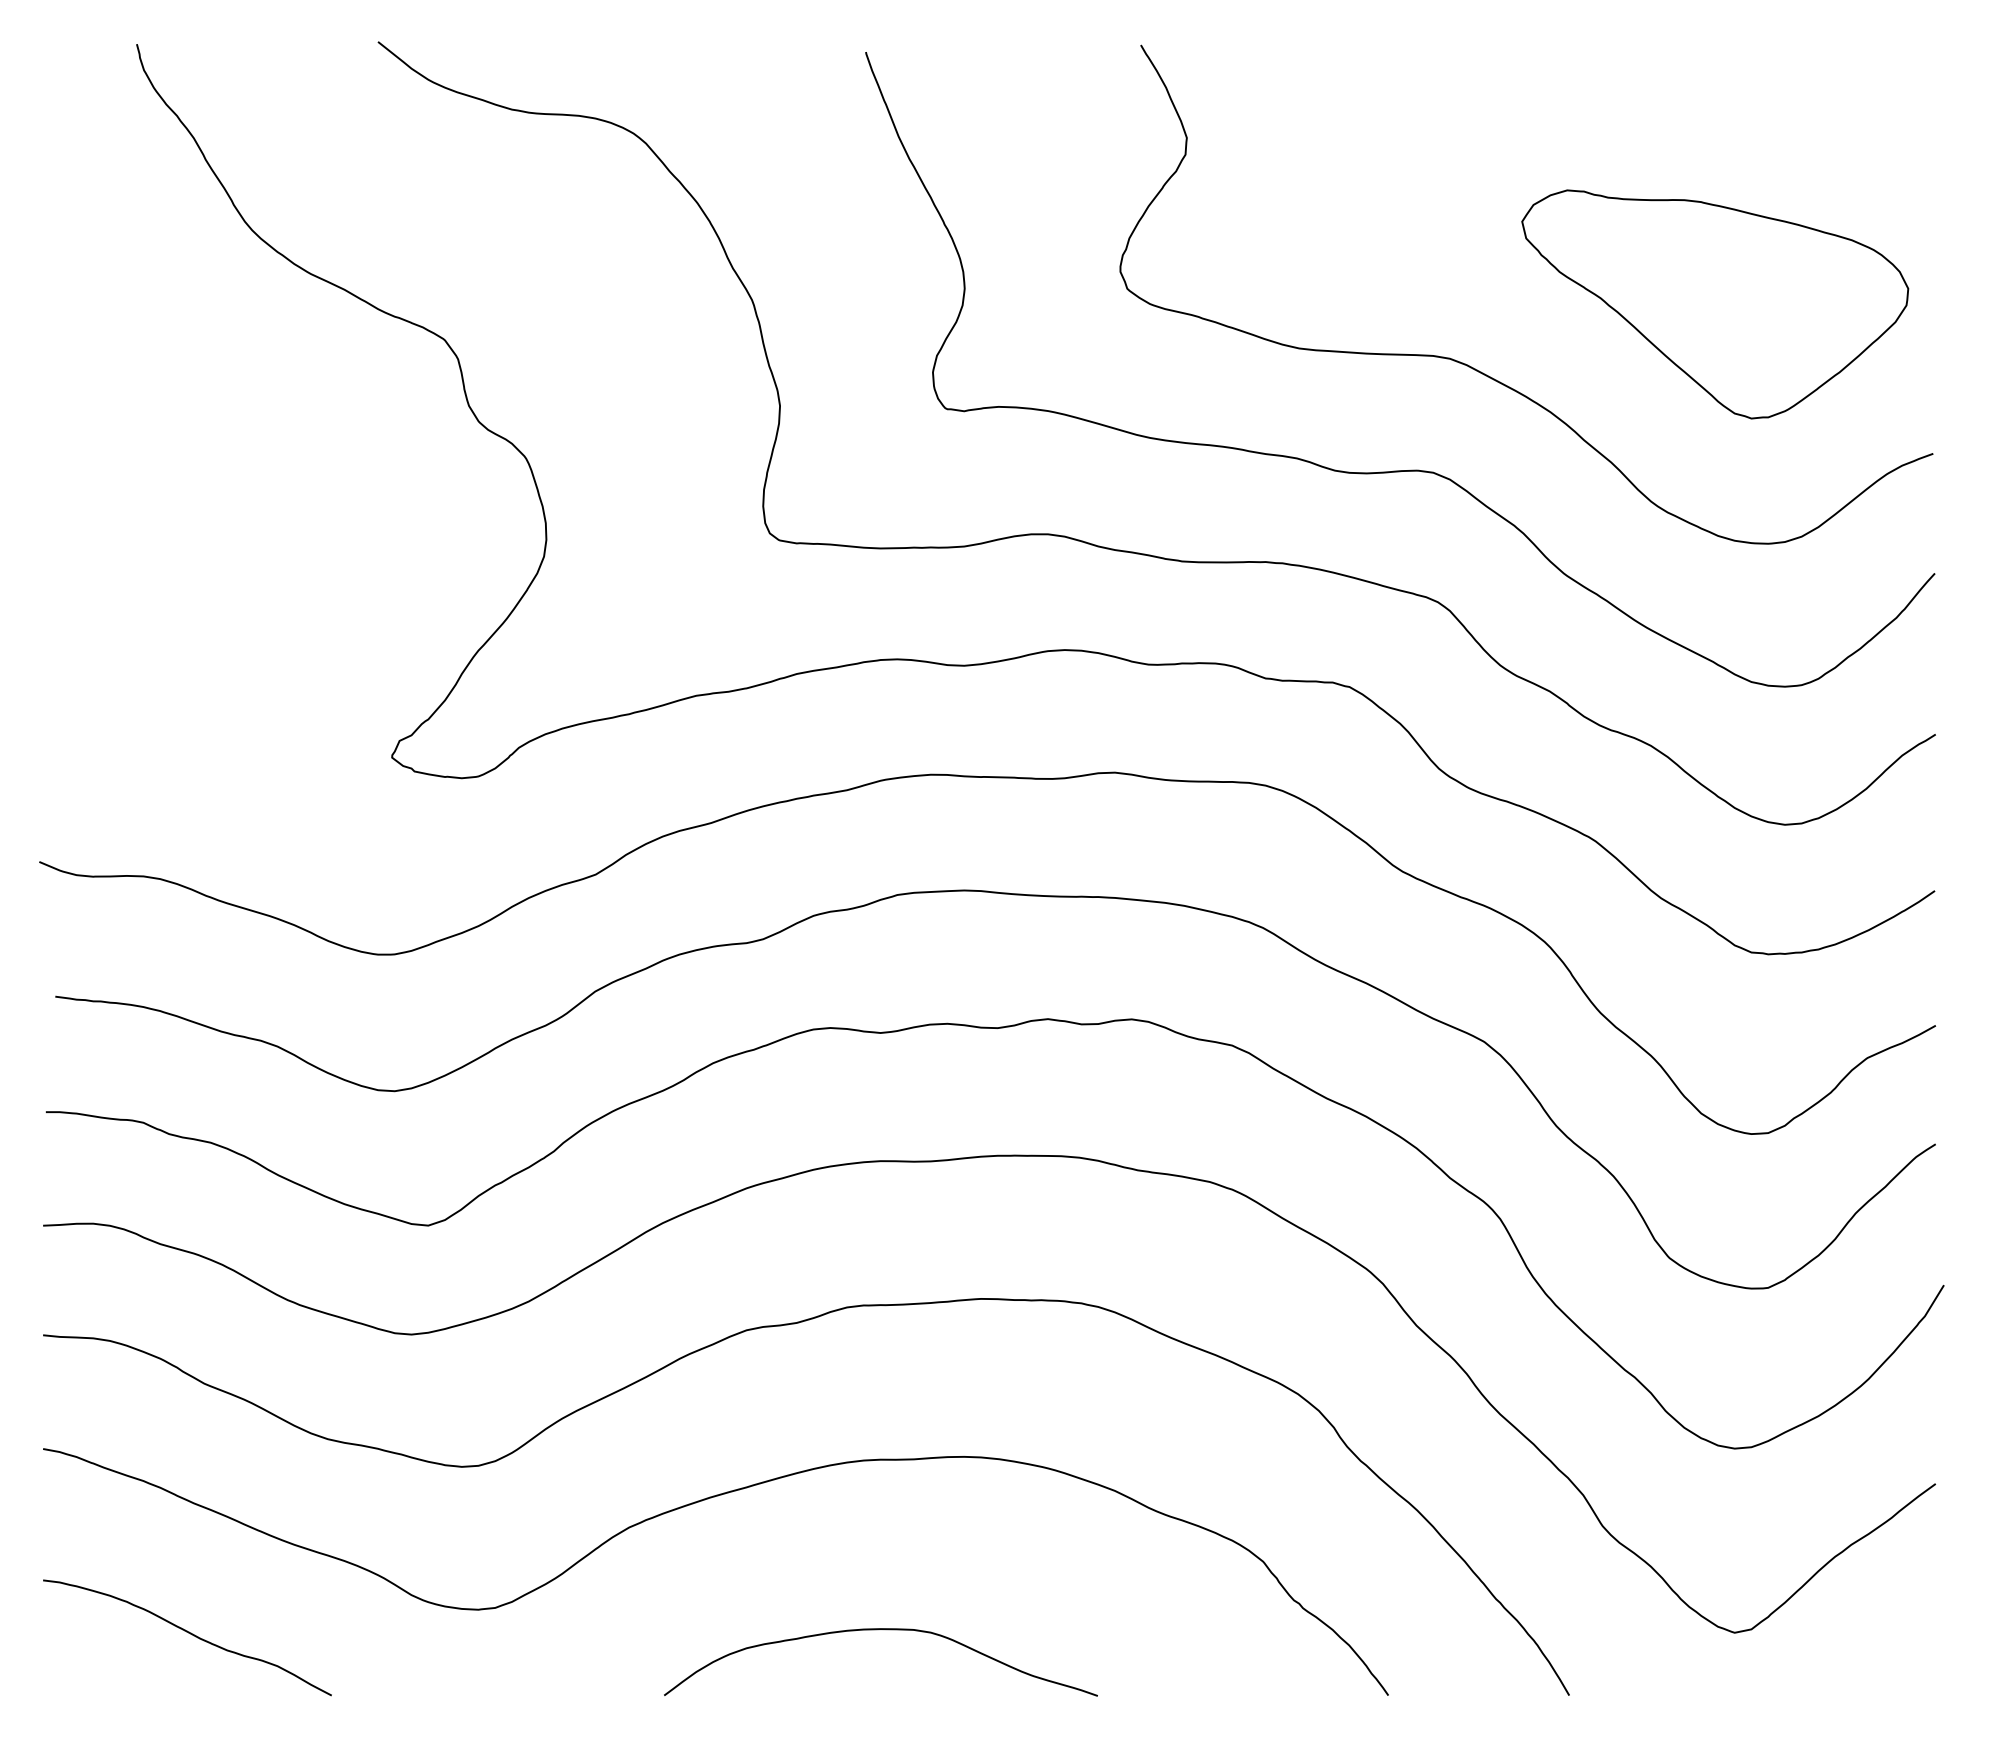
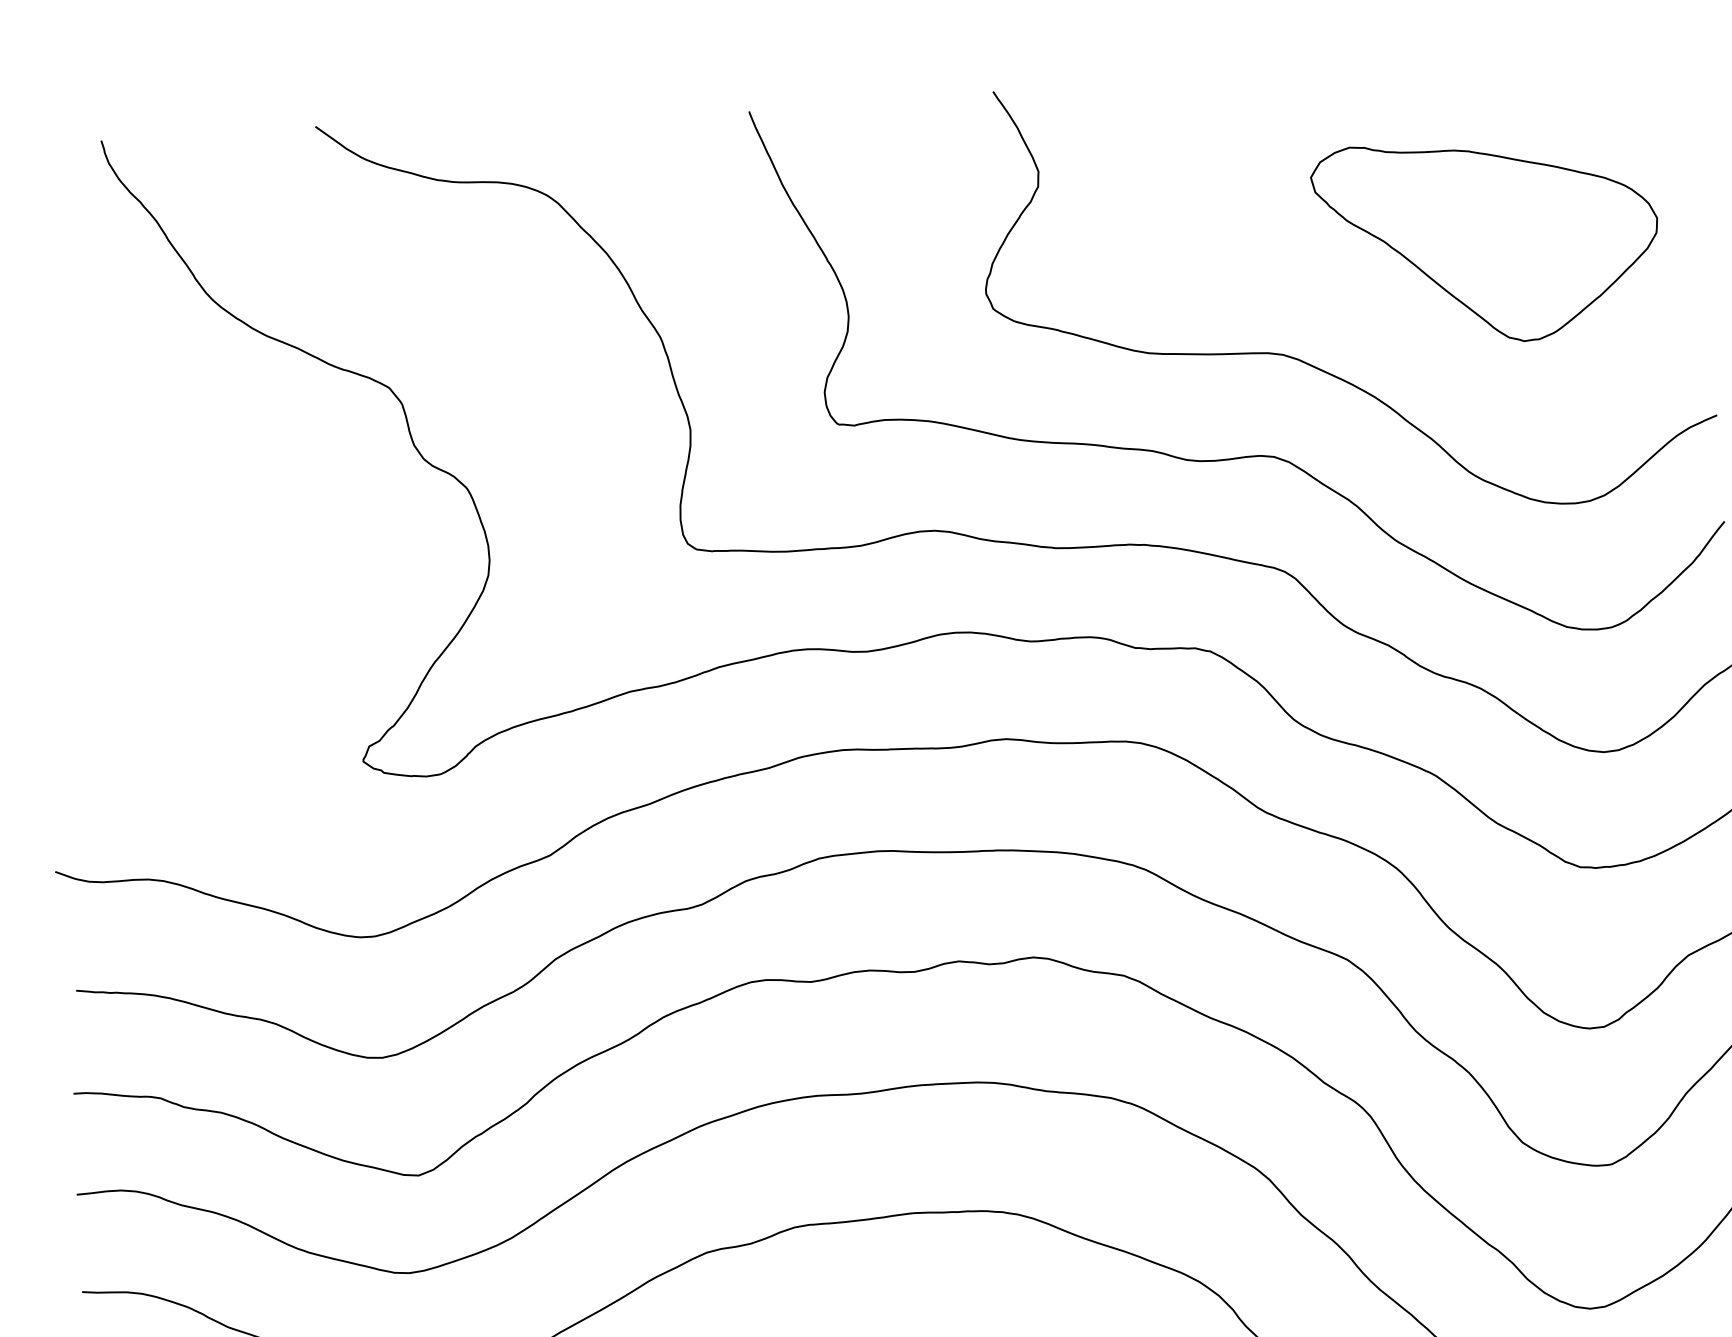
part: (1715, 304) -> (1486, 241), moved

